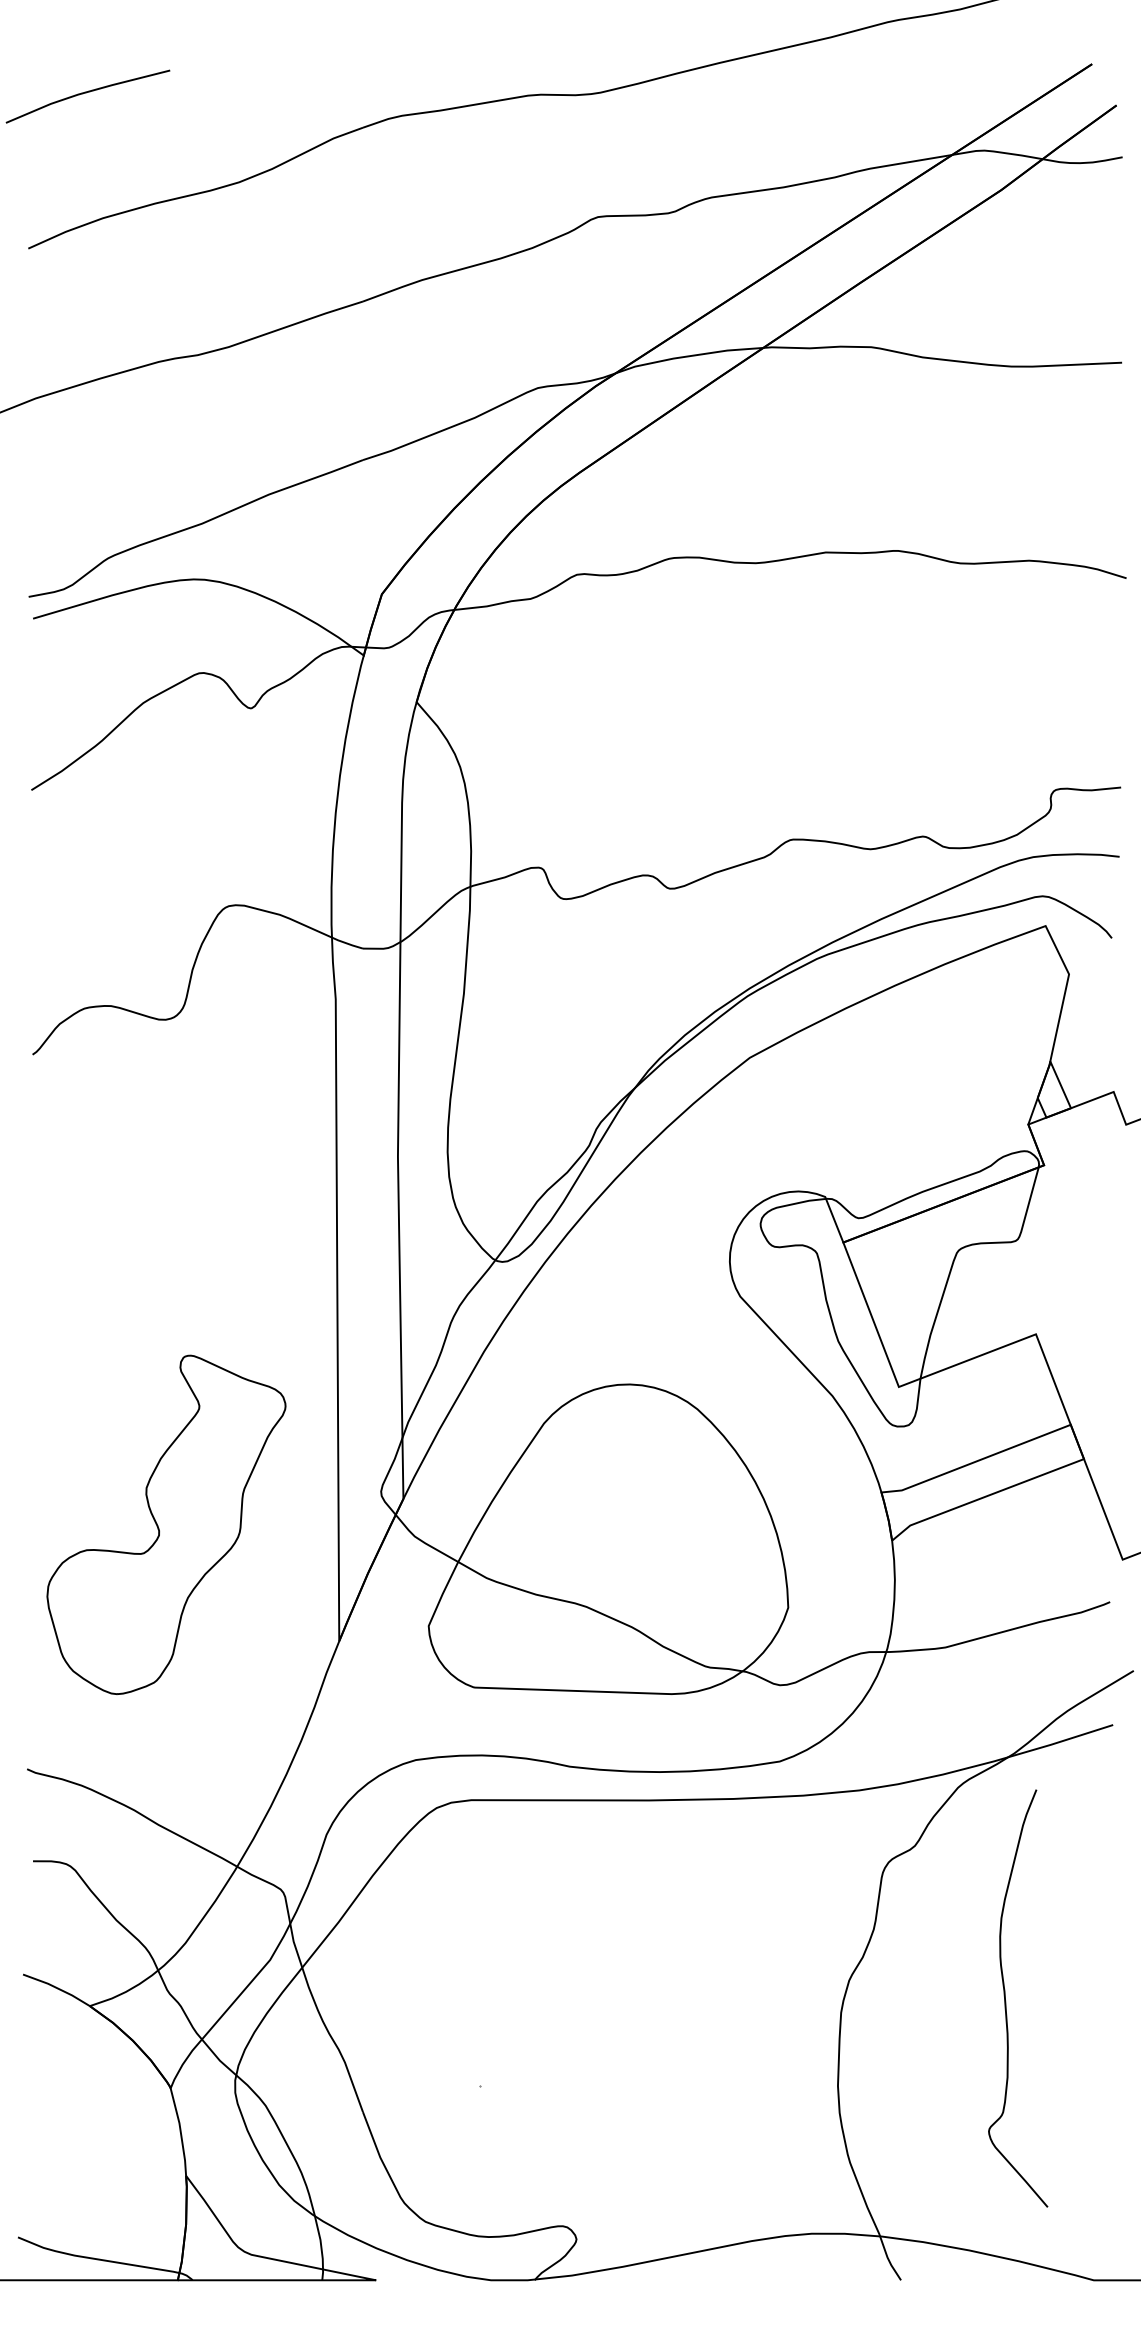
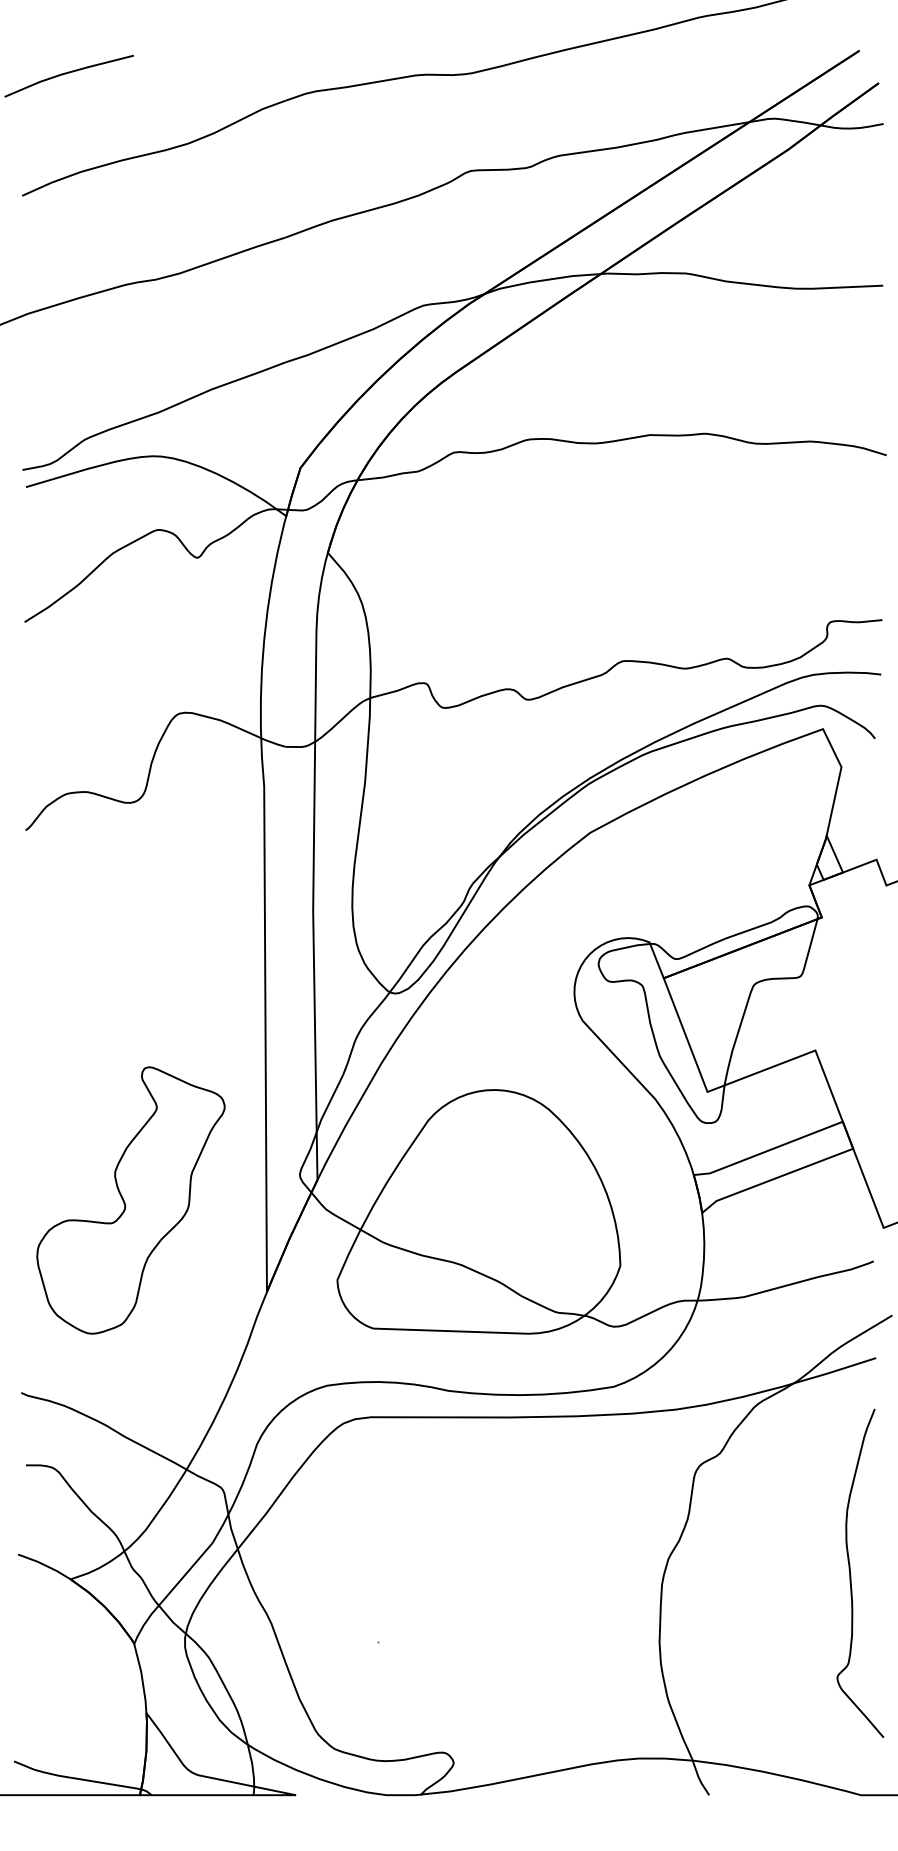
curve: (1006, 2001) -> (851, 1575), moved

